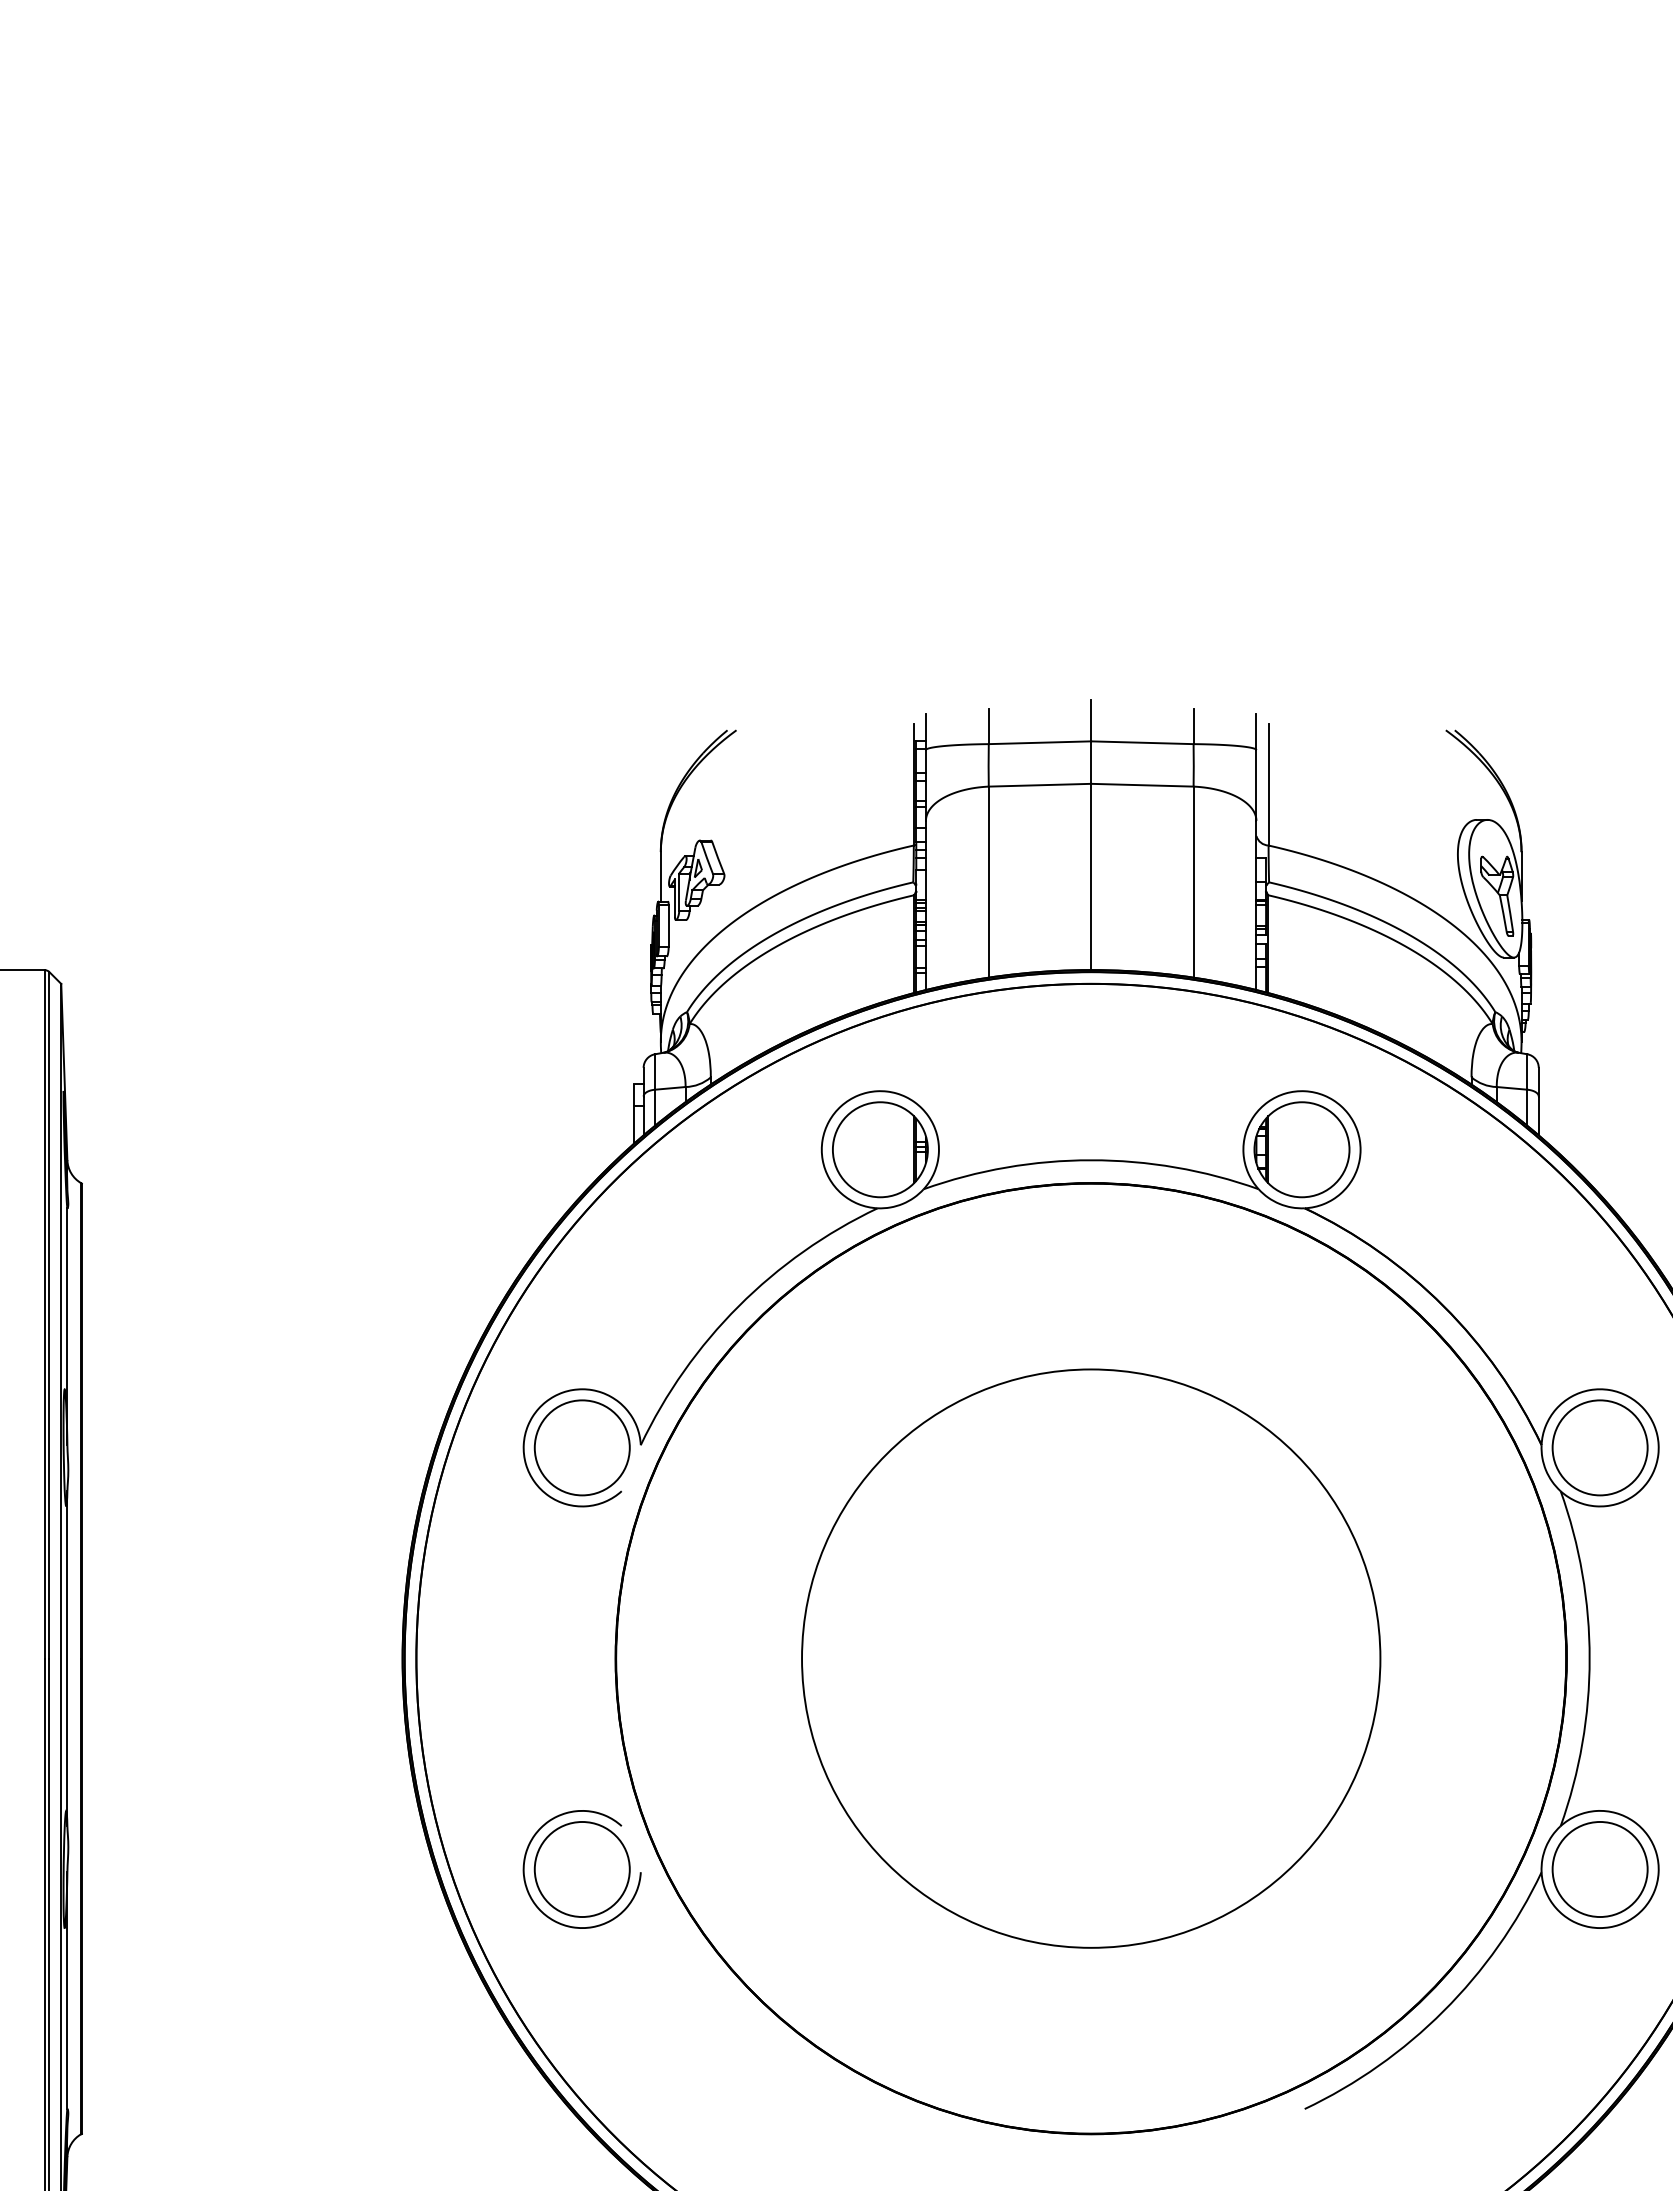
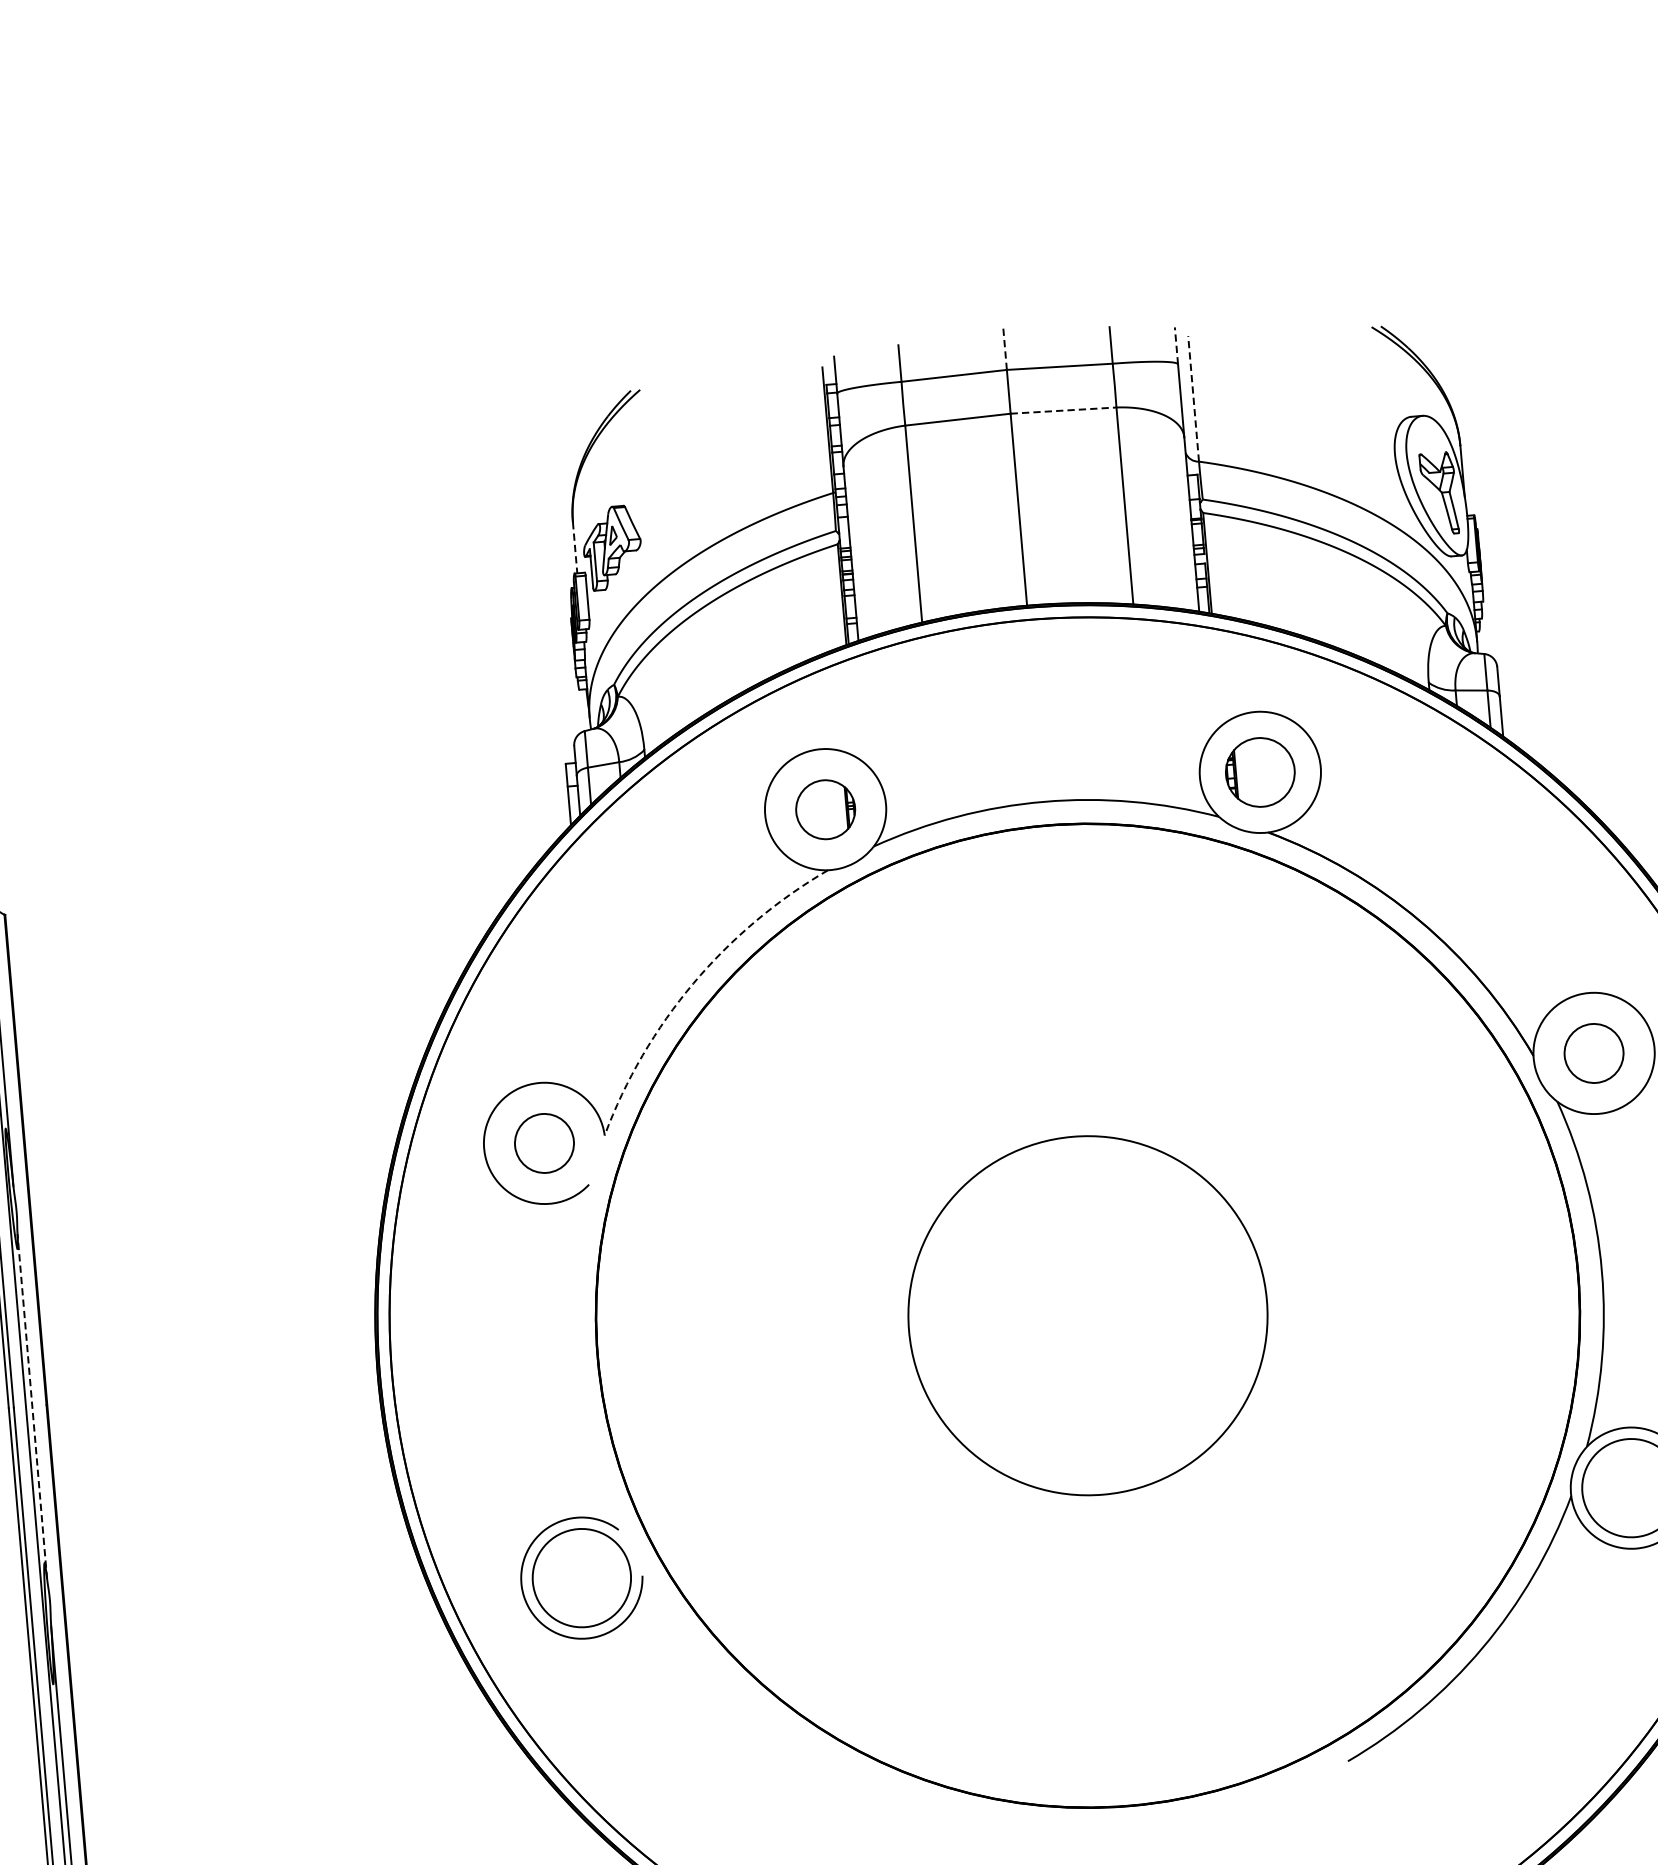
line: (1091, 720) -> (1005, 348), solid -> dashed
line: (1256, 732) -> (1176, 346), solid -> dashed
line: (1268, 784) -> (1193, 398), solid -> dashed
line: (1142, 785) -> (1063, 410), solid -> dashed
line: (660, 876) -> (574, 547), solid -> dashed
part: (880, 1149) -> (825, 809), size x0.6
part: (1301, 1149) -> (1259, 772), size x0.7
arc: (738, 1306) -> (693, 983), solid -> dashed
circle: (581, 1447) -> (543, 1143), size x0.6
circle: (1599, 1447) -> (1593, 1053), size x0.6
line: (67, 1658) -> (32, 1406), solid -> dashed
circle: (1091, 1658) -> (1088, 1315), size x0.6

